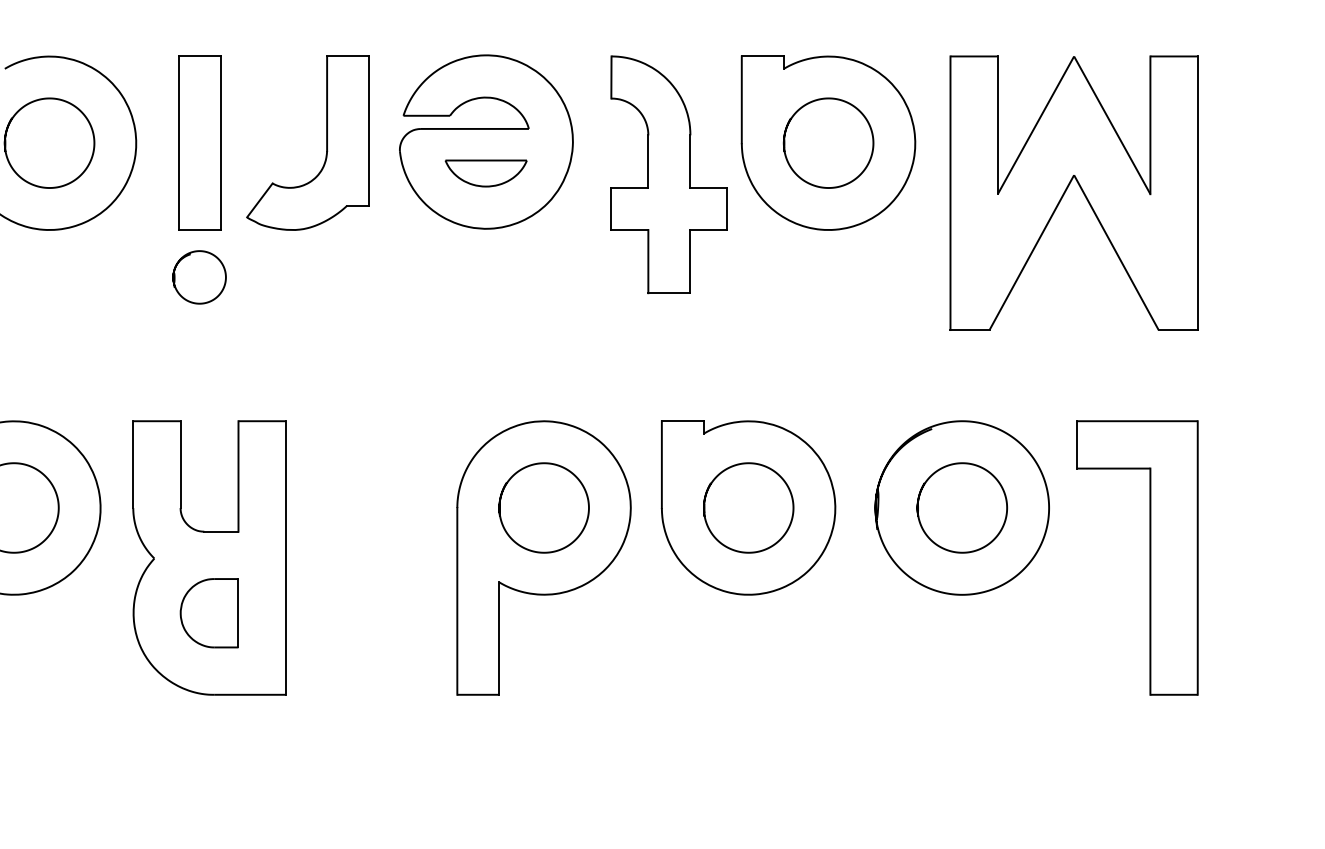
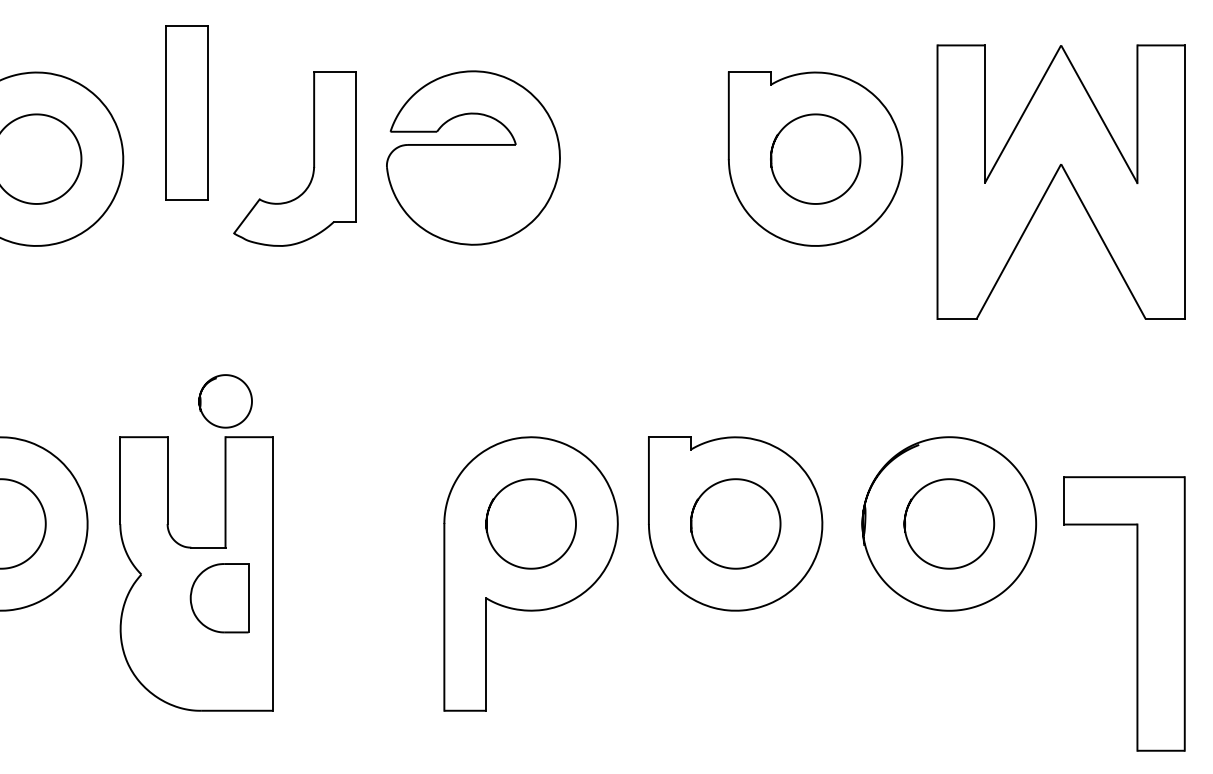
part: (199, 142) -> (186, 112), moved
part: (485, 173) -> (472, 189), removed
part: (668, 174) -> (655, 190), removed
part: (1067, 189) -> (1054, 178), moved
curve: (190, 255) -> (216, 379), moved
part: (1149, 557) -> (1136, 613), moved
part: (208, 613) -> (218, 598), moved

